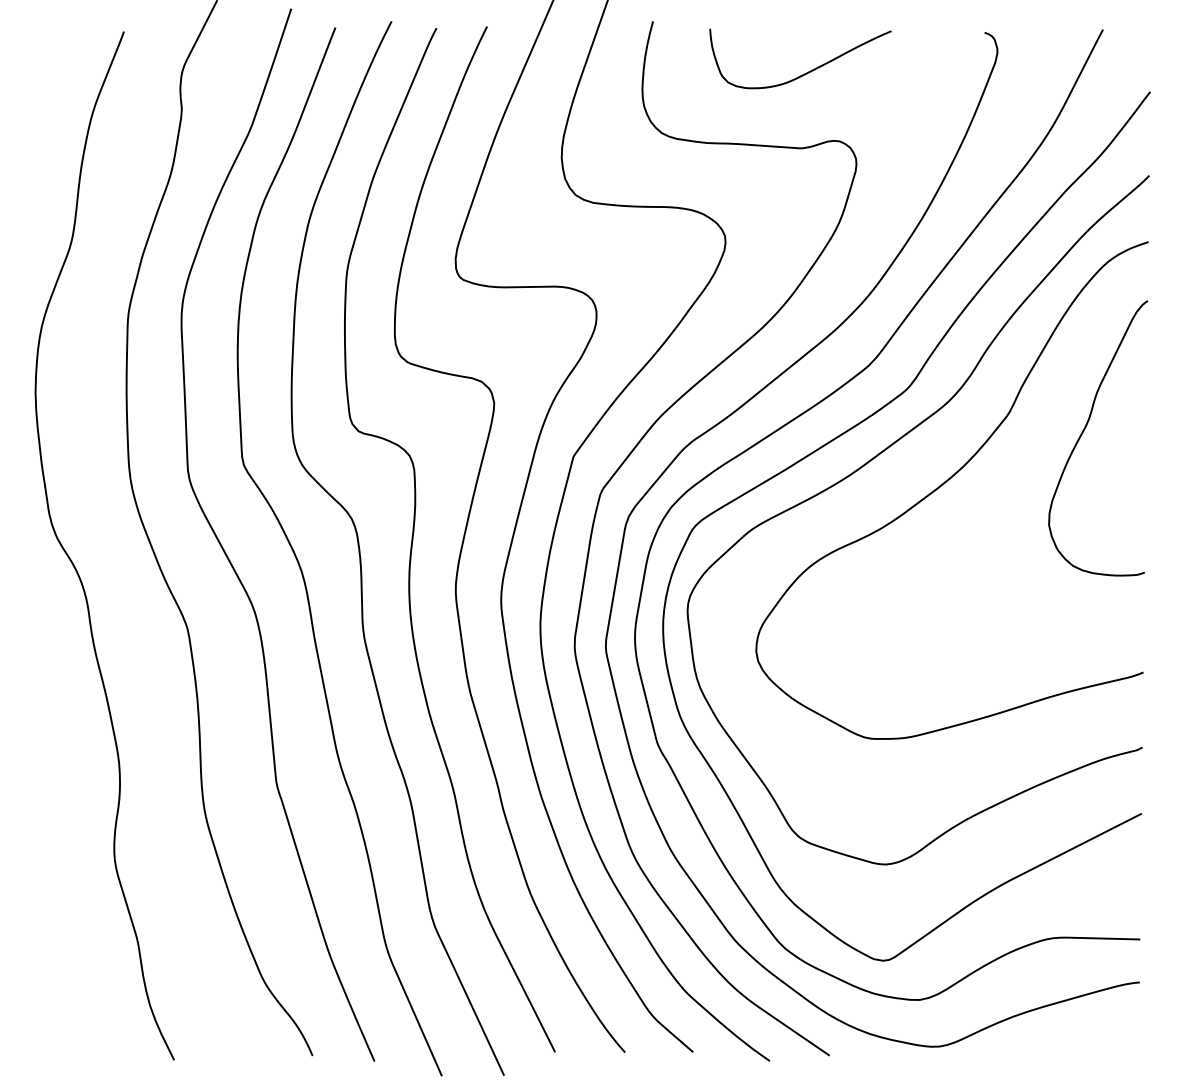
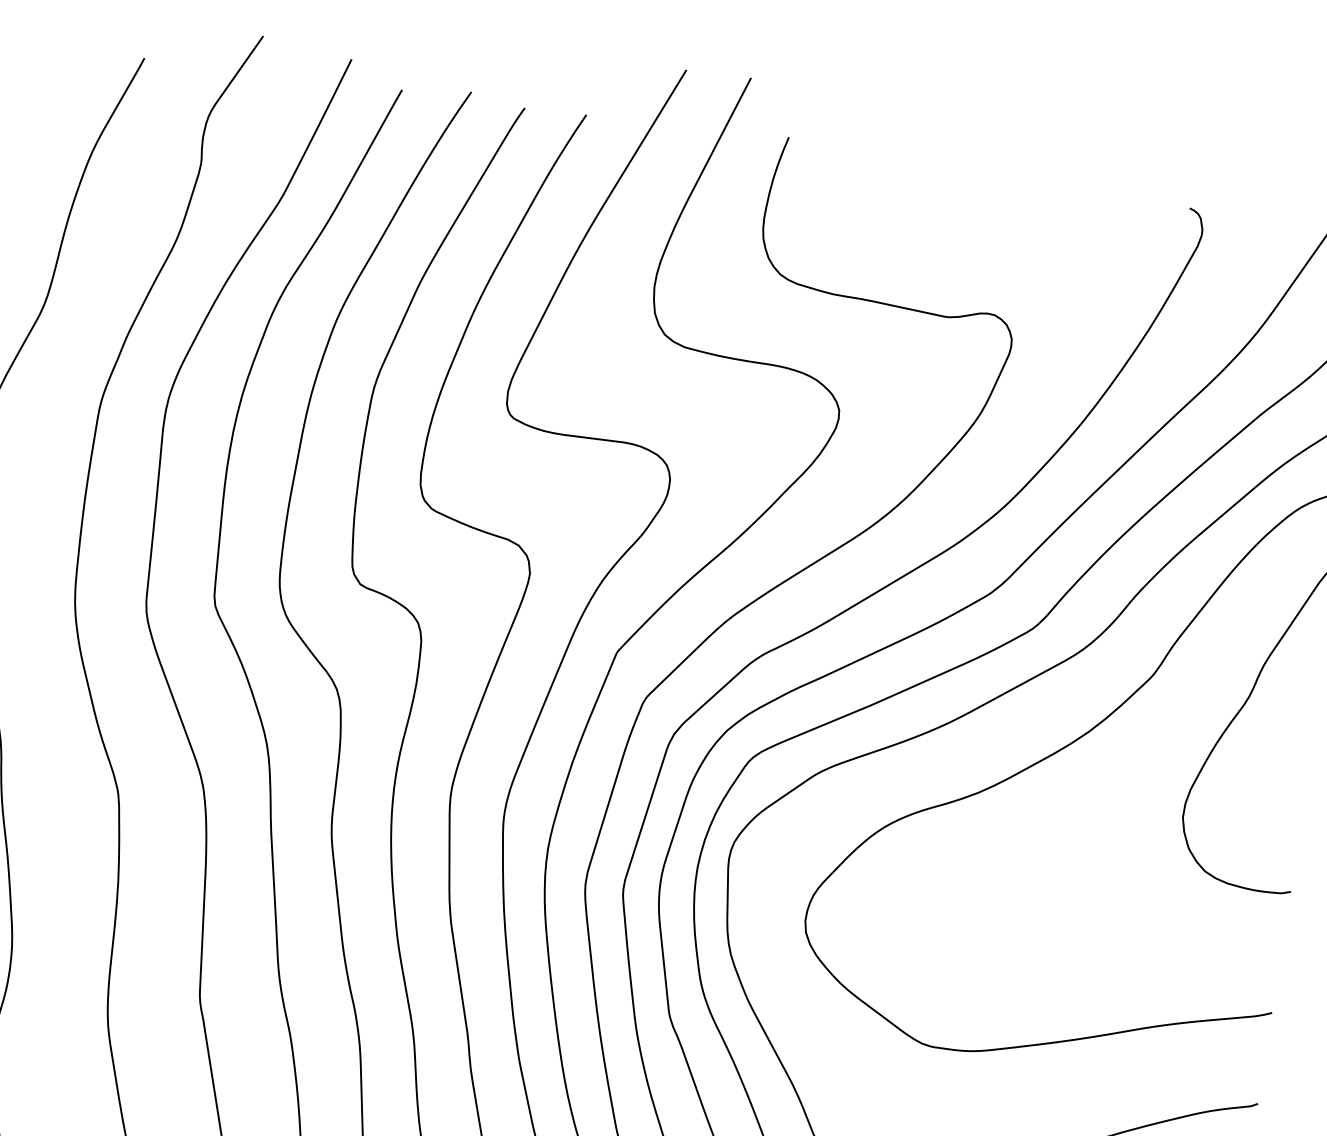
curve: (806, 72) -> (966, 225), removed

